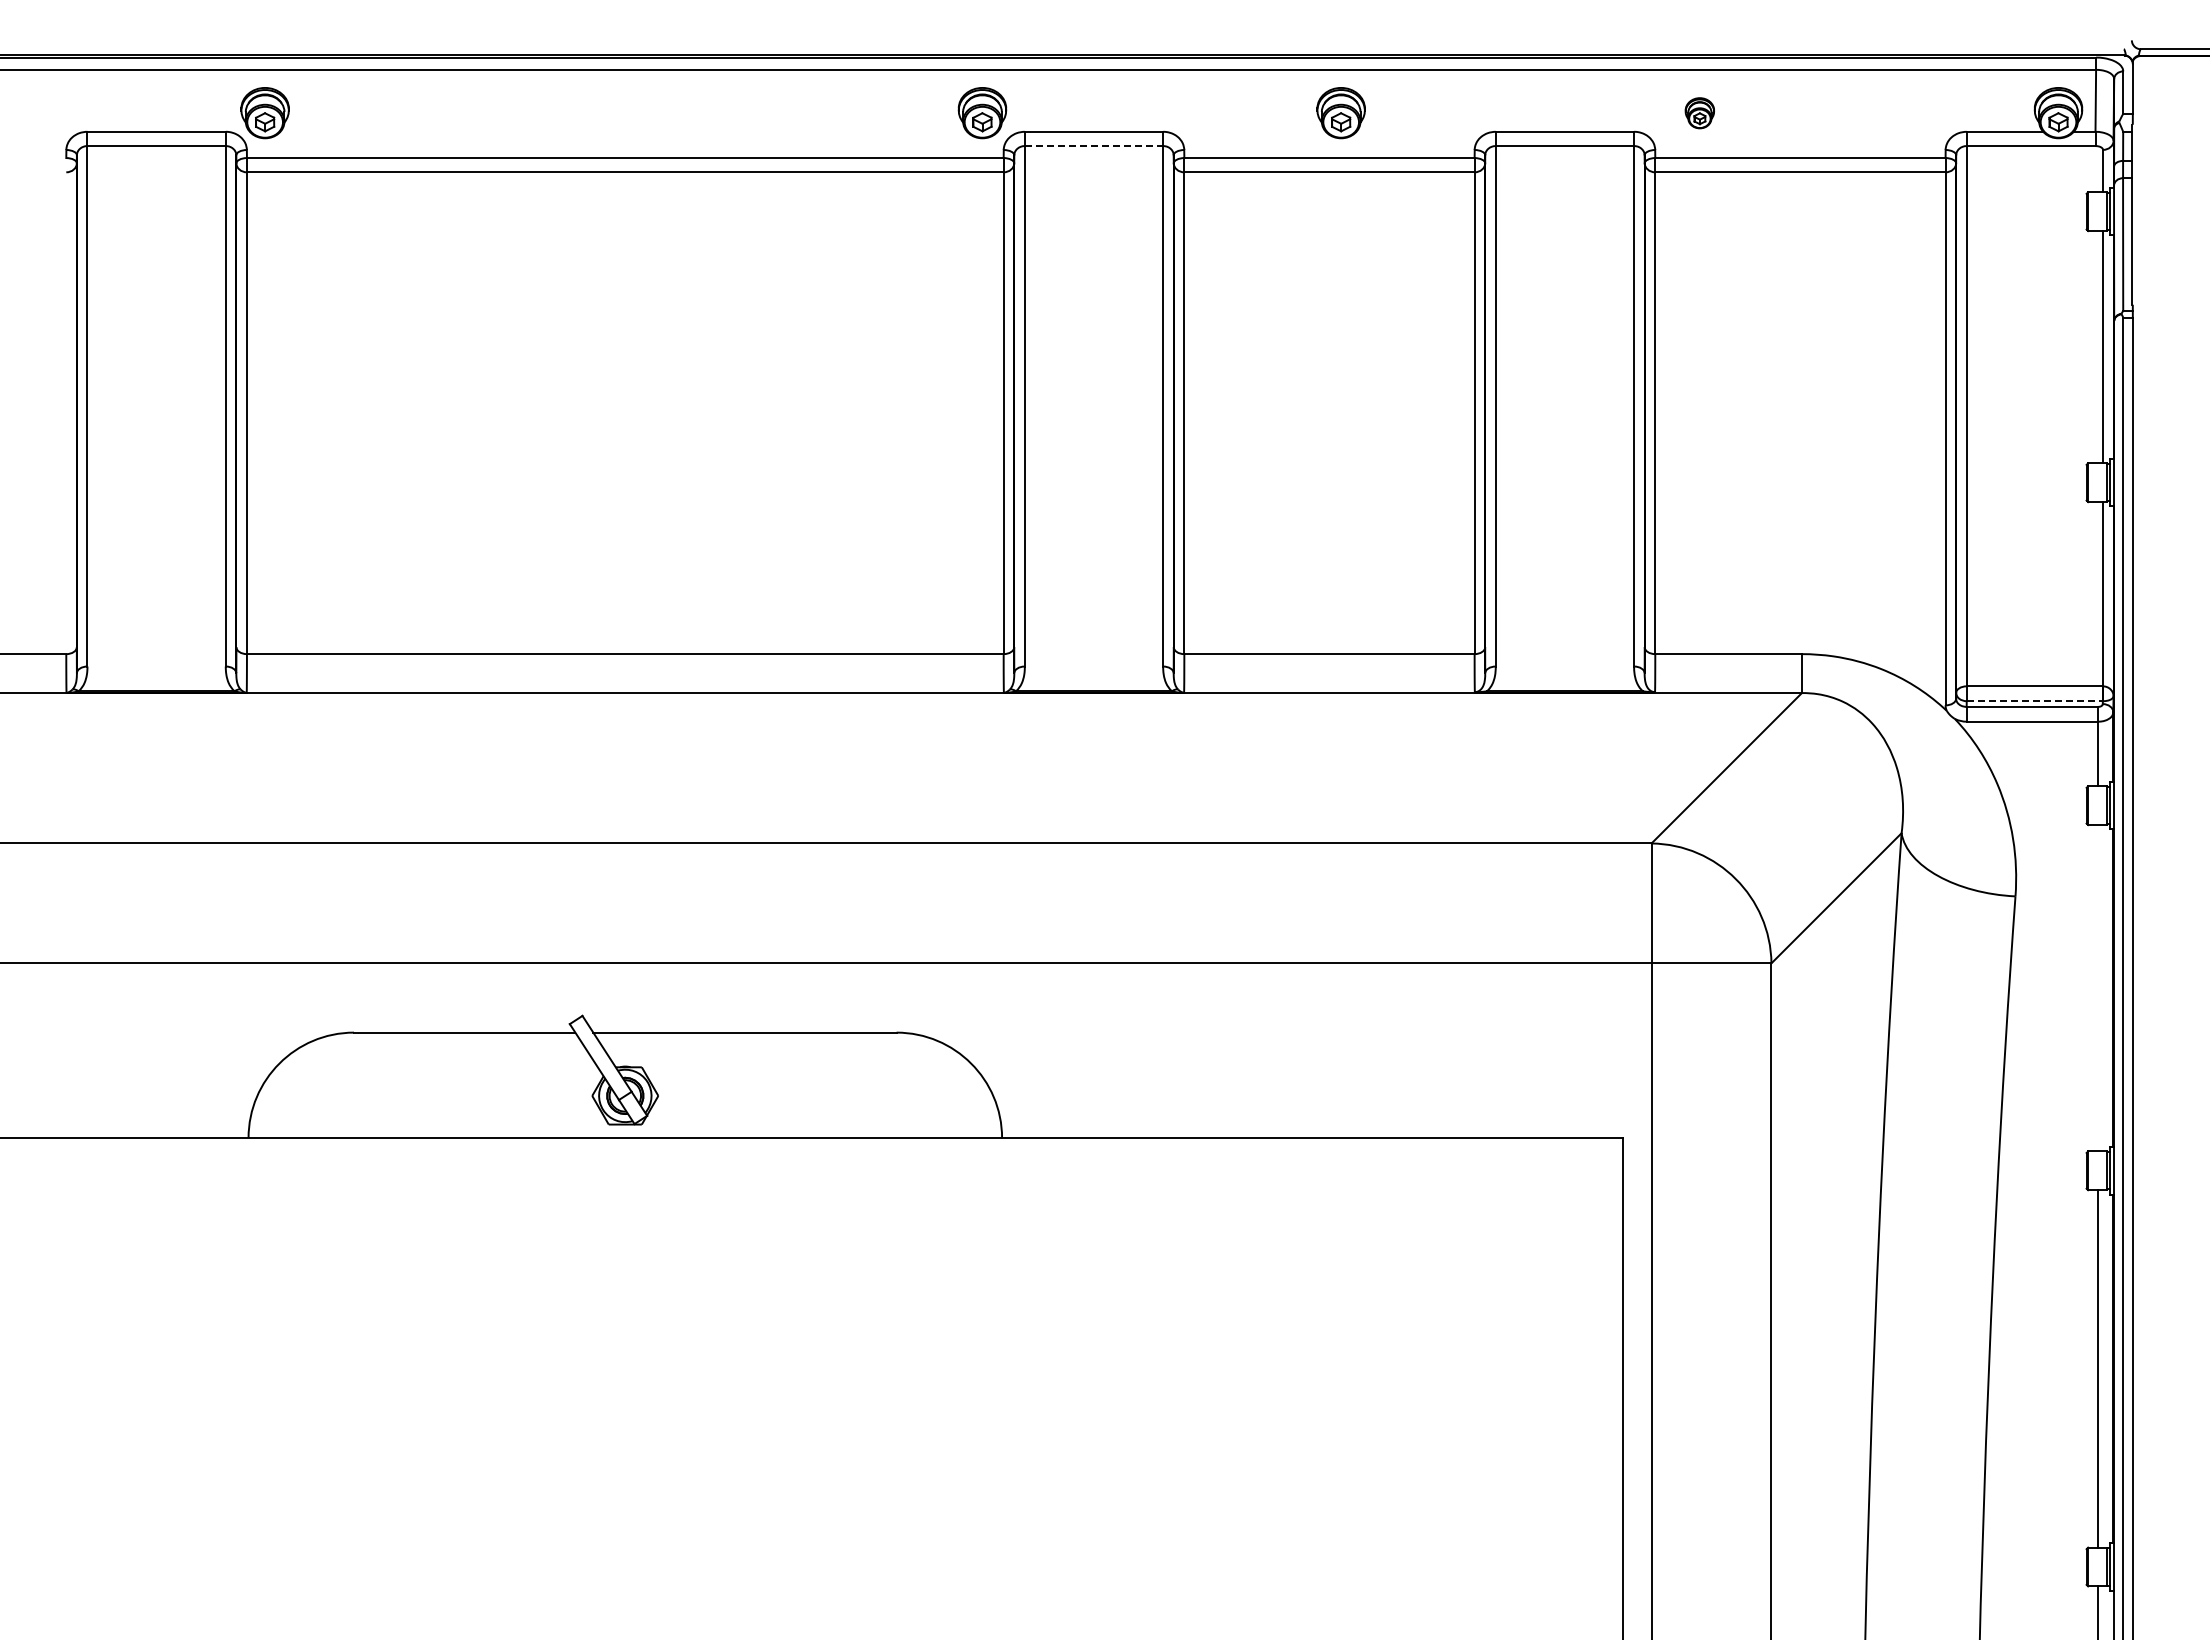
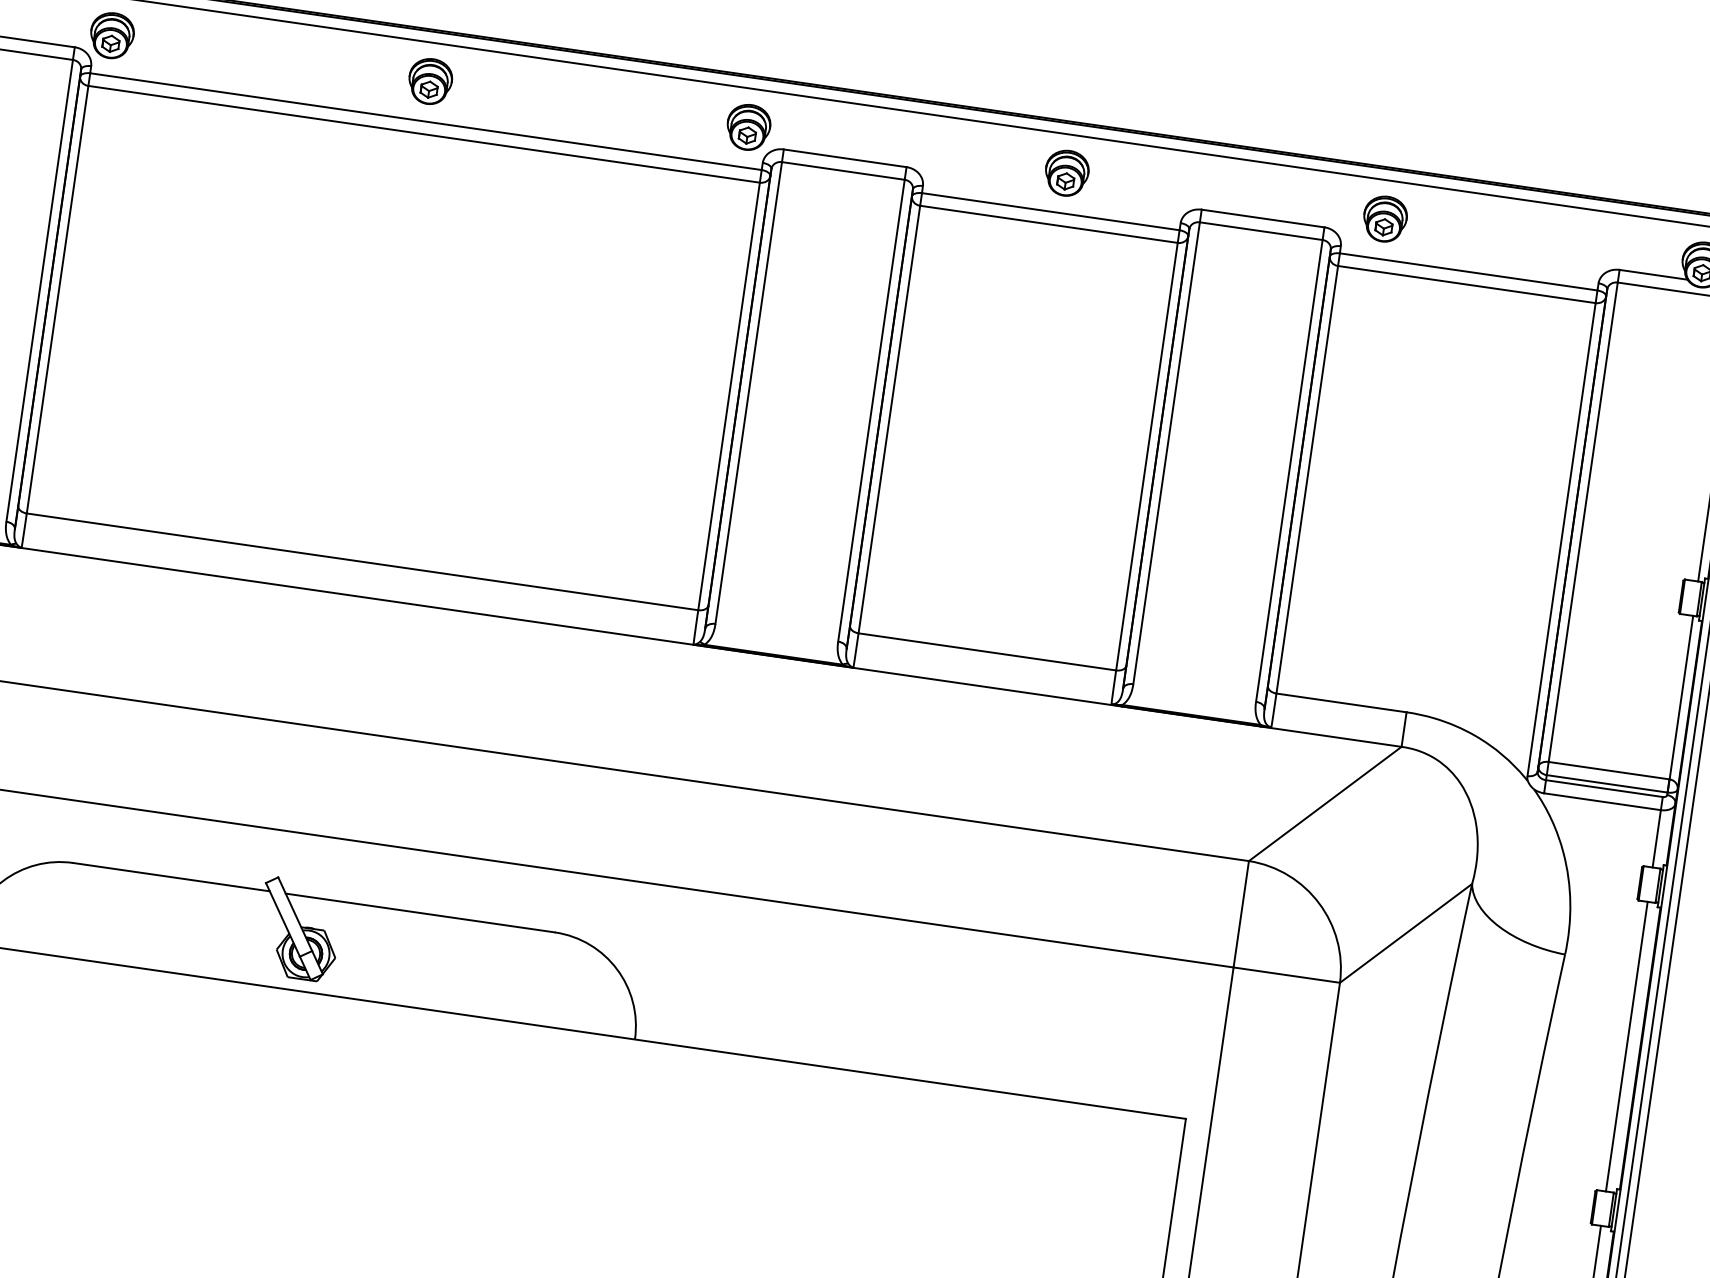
part: (623, 113) -> (430, 81), added
part: (1699, 113) -> (1384, 219), size x1.67
line: (1094, 146) -> (843, 171), dashed -> solid
line: (2035, 701) -> (1607, 784), dashed -> solid
line: (2098, 988) -> (1626, 1046), added

